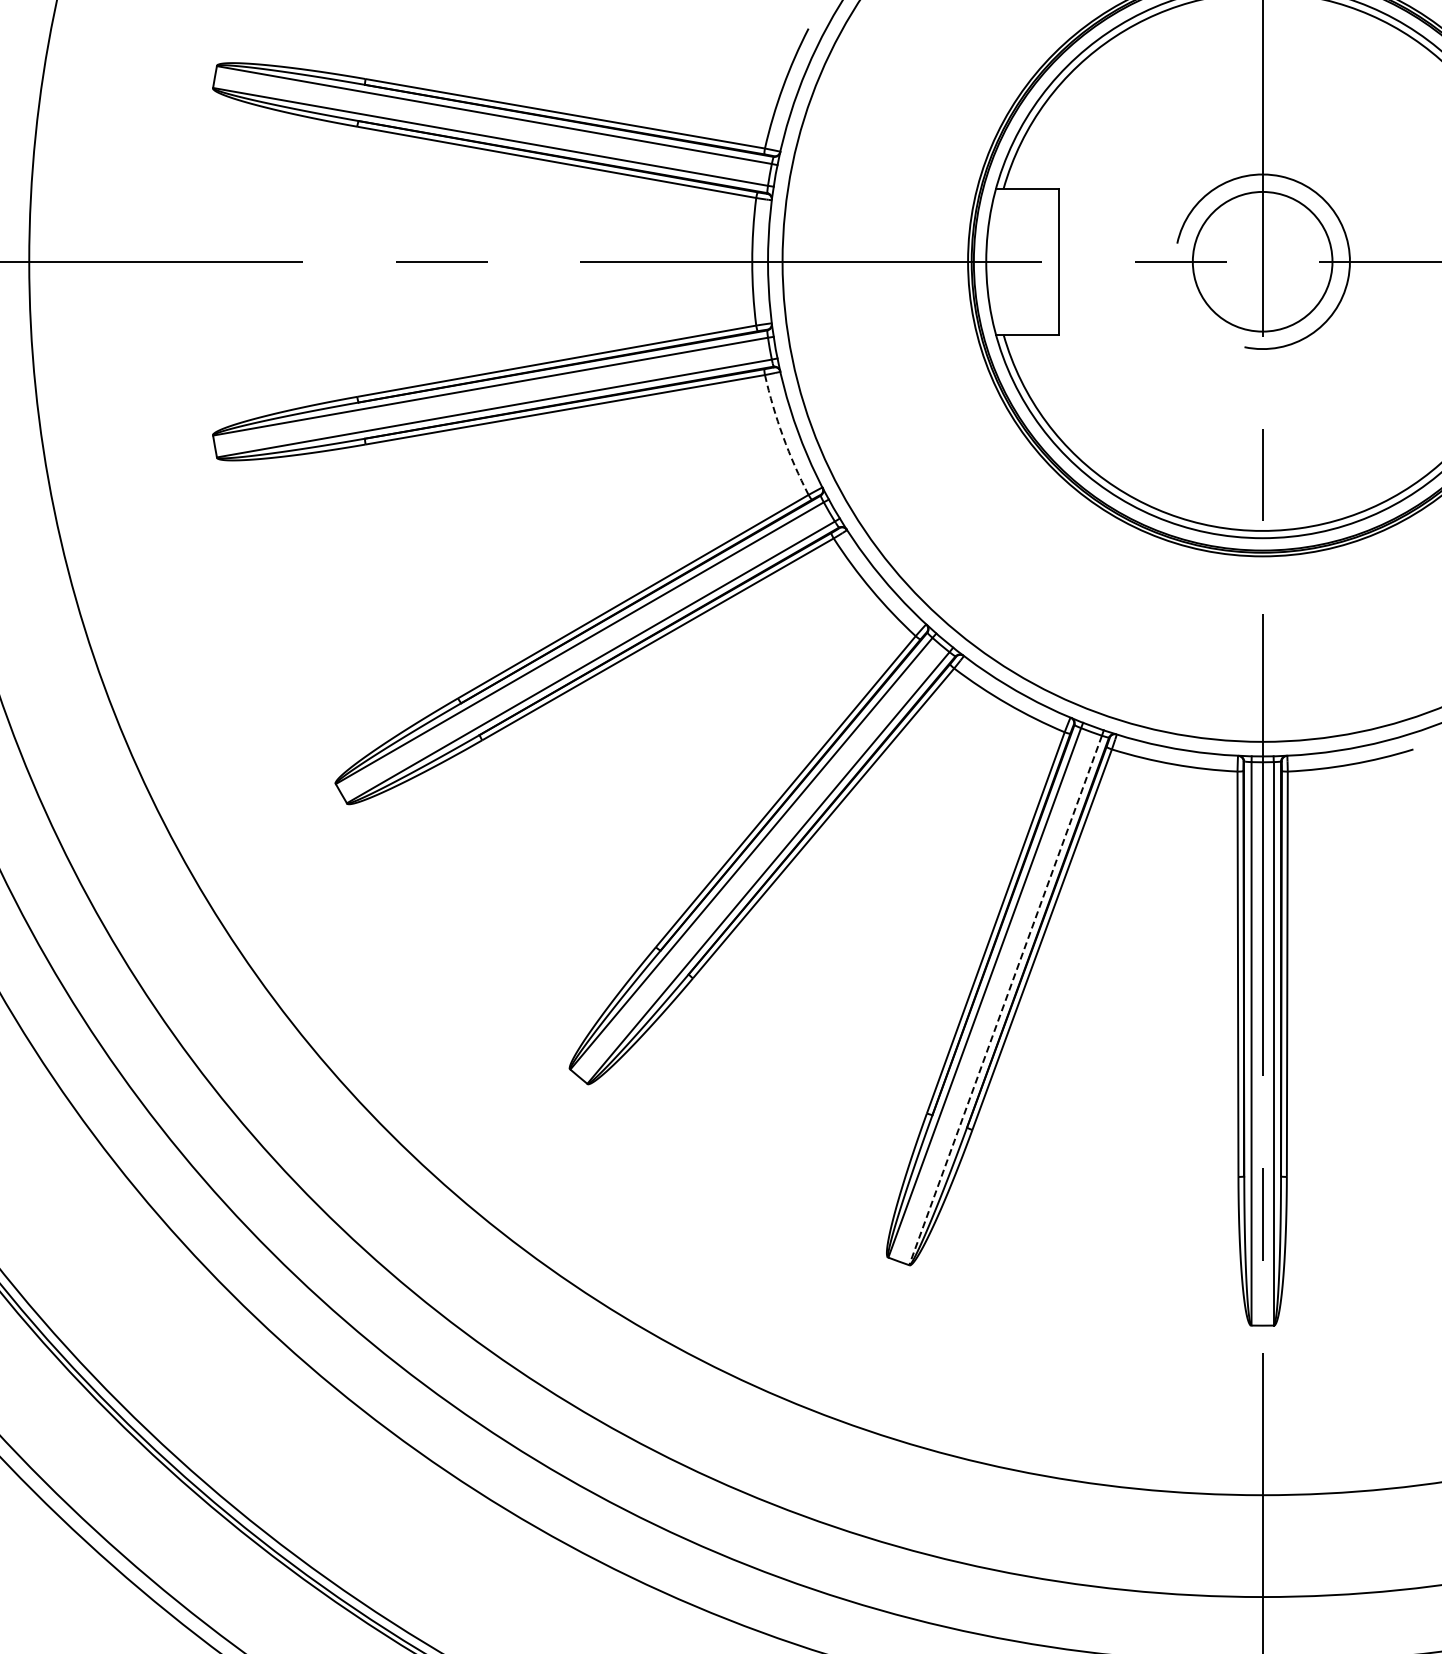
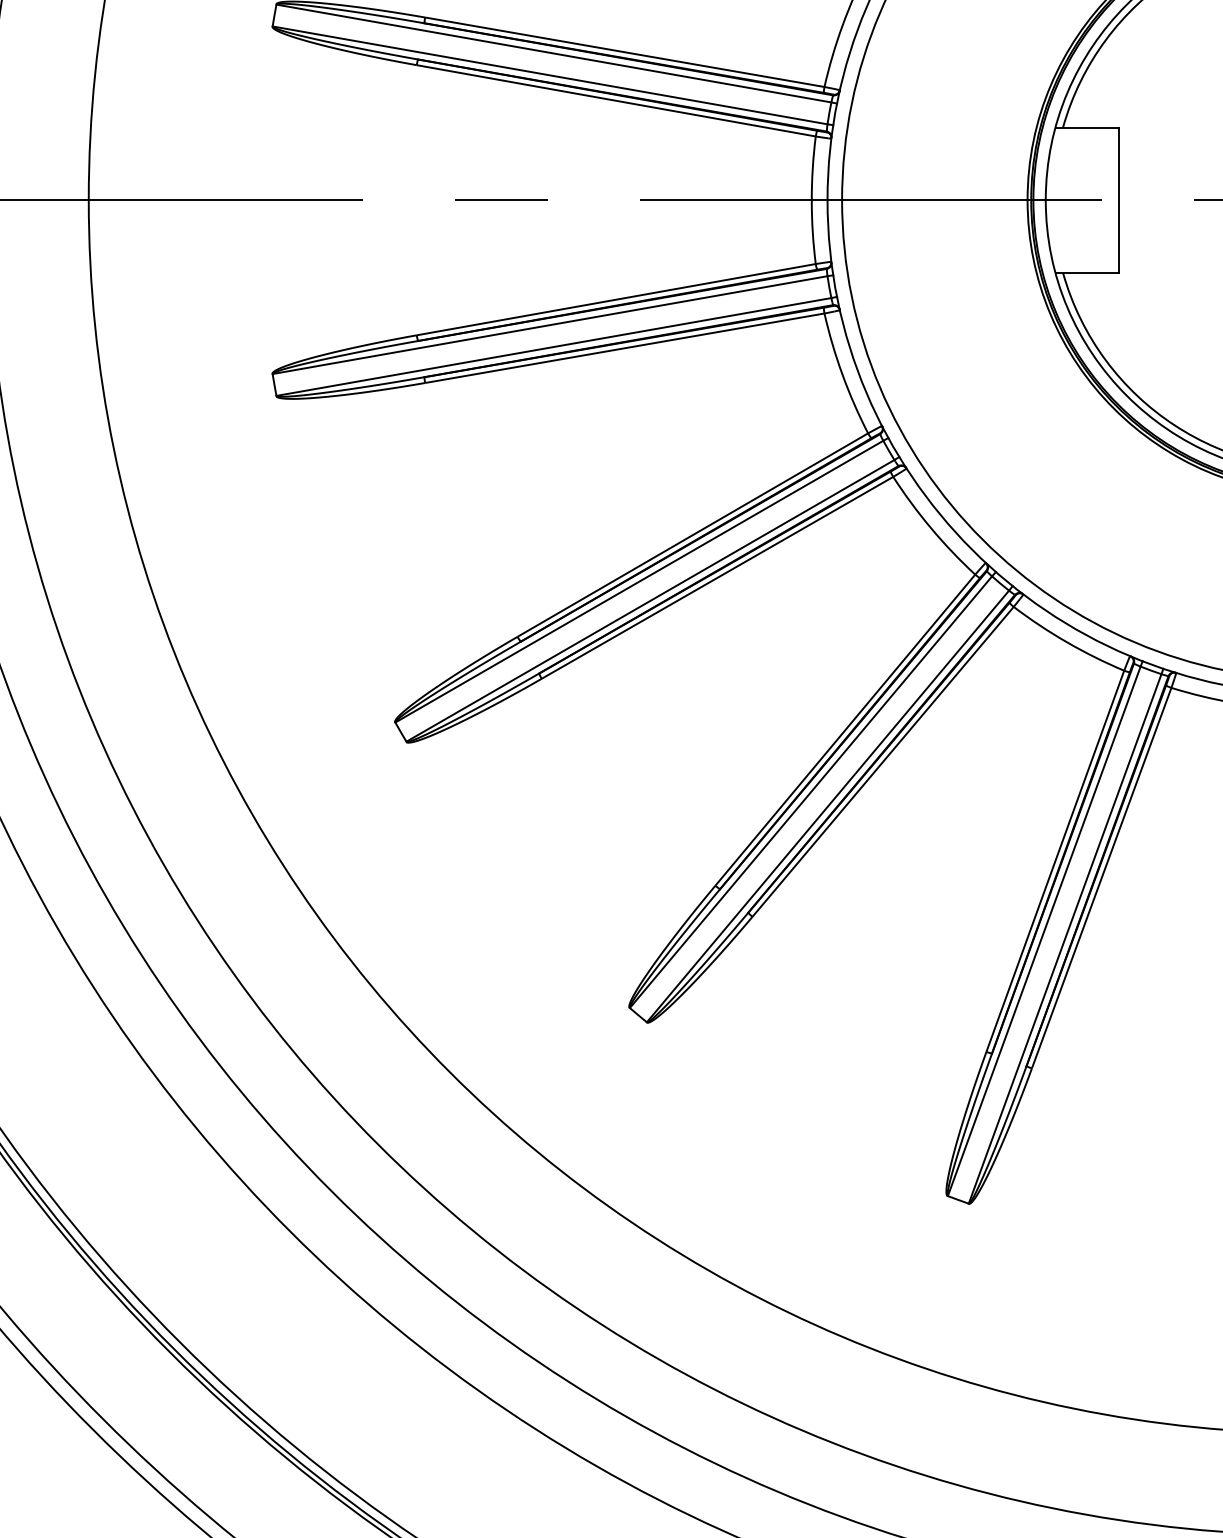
arc: (783, 436) -> (843, 374), dashed -> solid
line: (1005, 1000) -> (1065, 938), dashed -> solid

